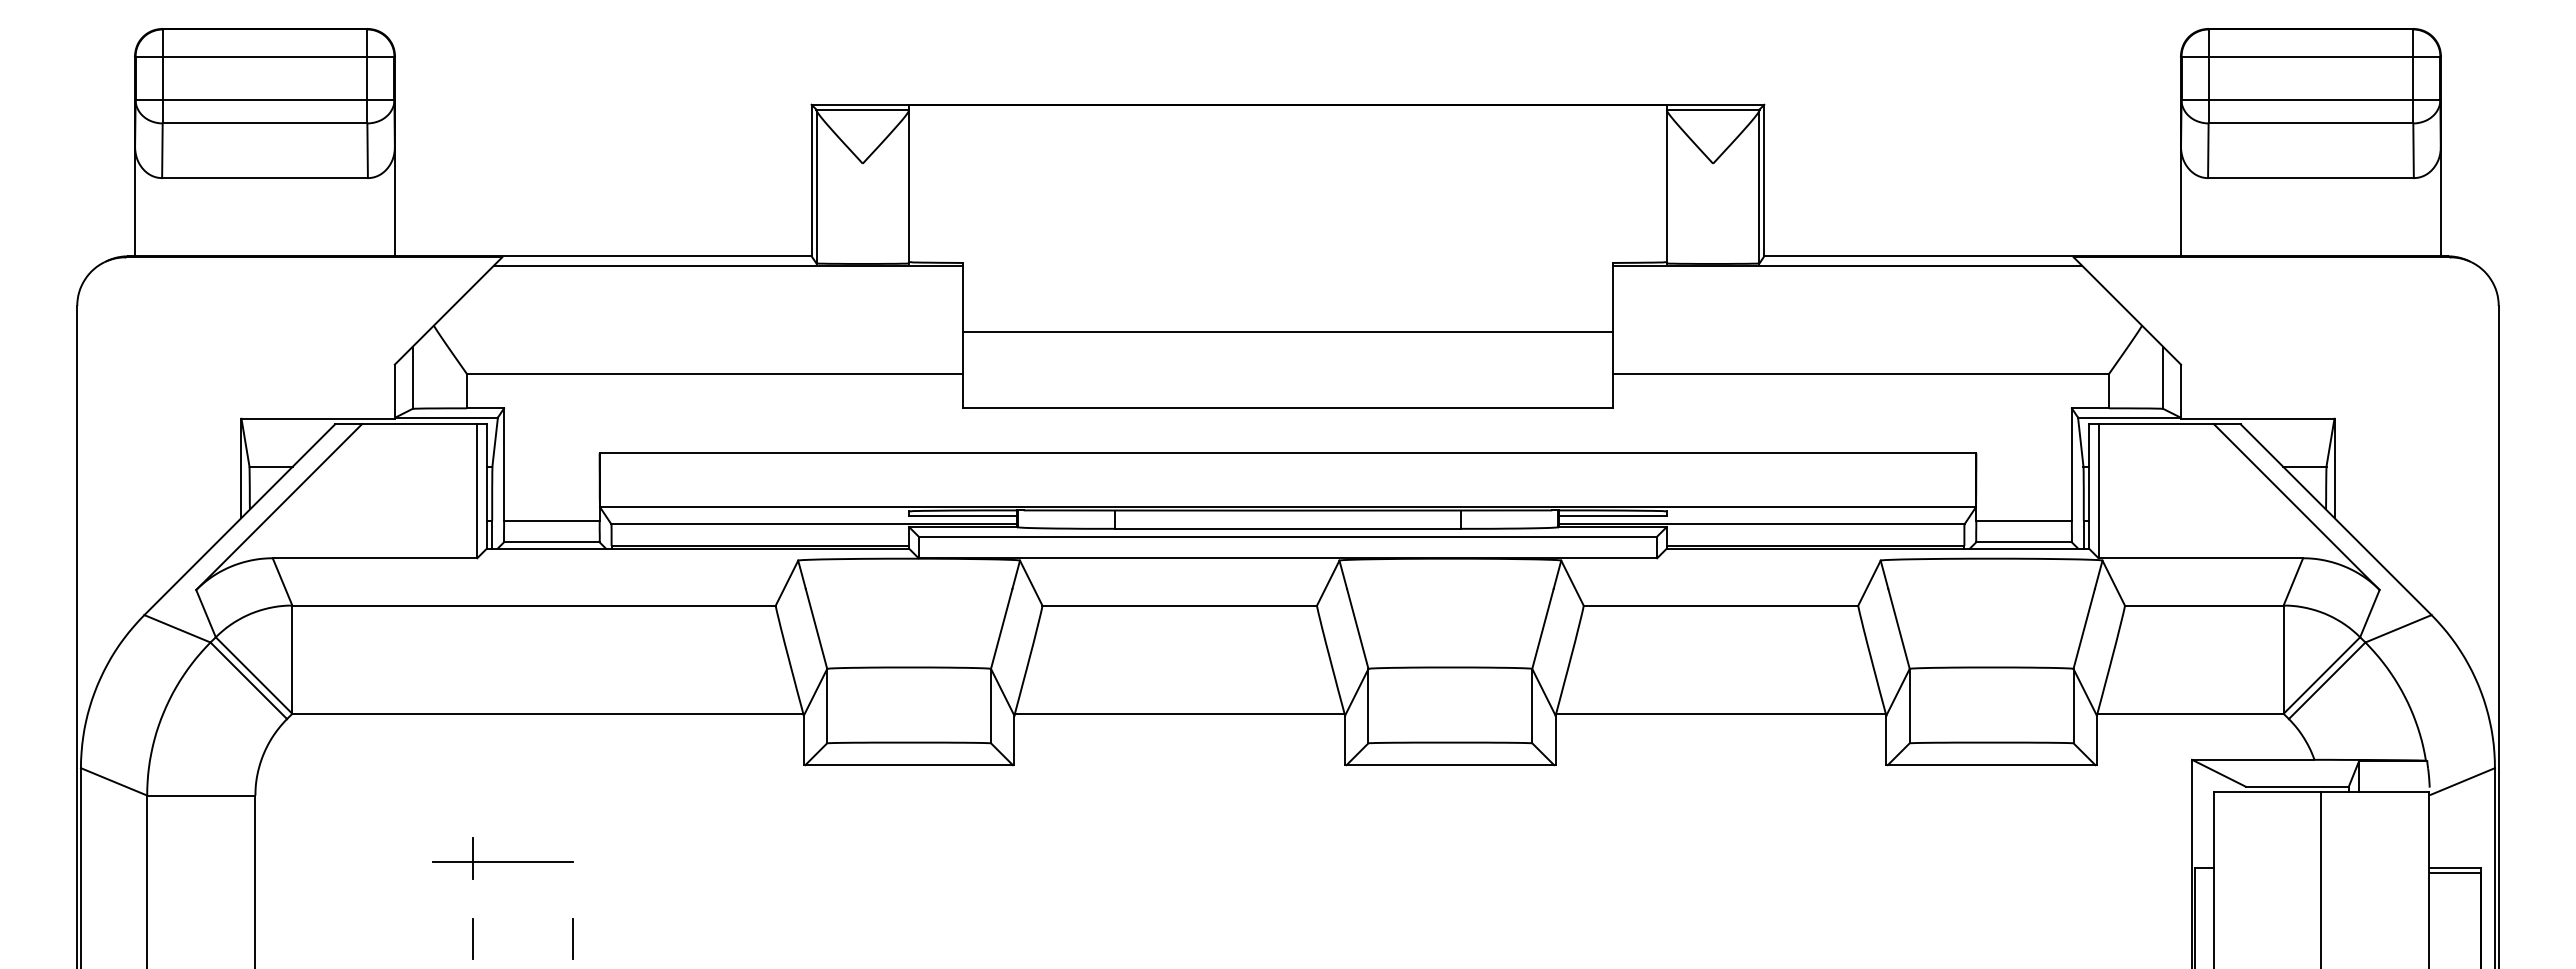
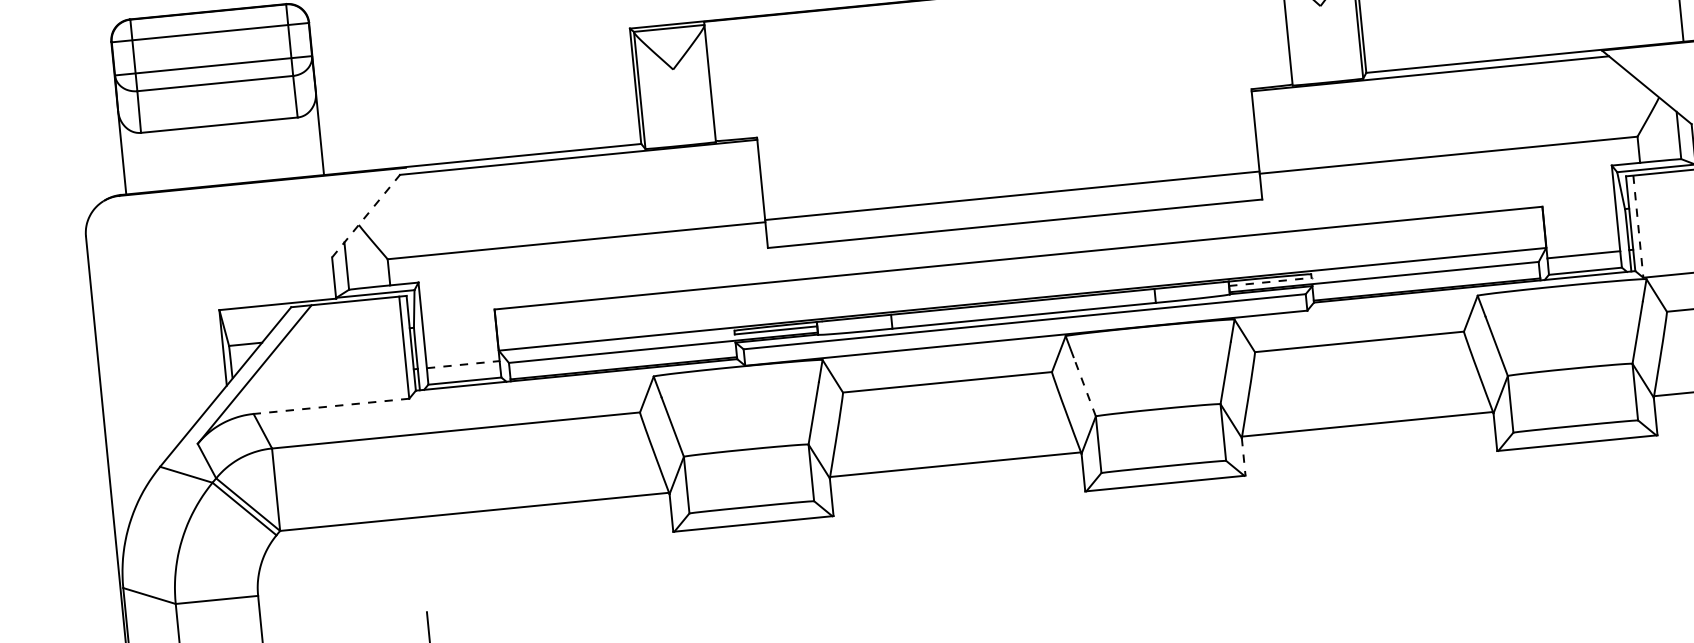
line: (448, 310) -> (368, 212), solid -> dashed
line: (1287, 332) -> (1012, 196), moved
line: (2098, 491) -> (1638, 226), solid -> dashed
line: (1613, 516) -> (1271, 282), solid -> dashed
line: (551, 520) -> (462, 364), solid -> dashed
line: (374, 558) -> (331, 406), solid -> dashed
line: (1357, 628) -> (1084, 386), solid -> dashed
line: (1555, 740) -> (1243, 456), solid -> dashed
line: (502, 861) -> (451, 627), removed

